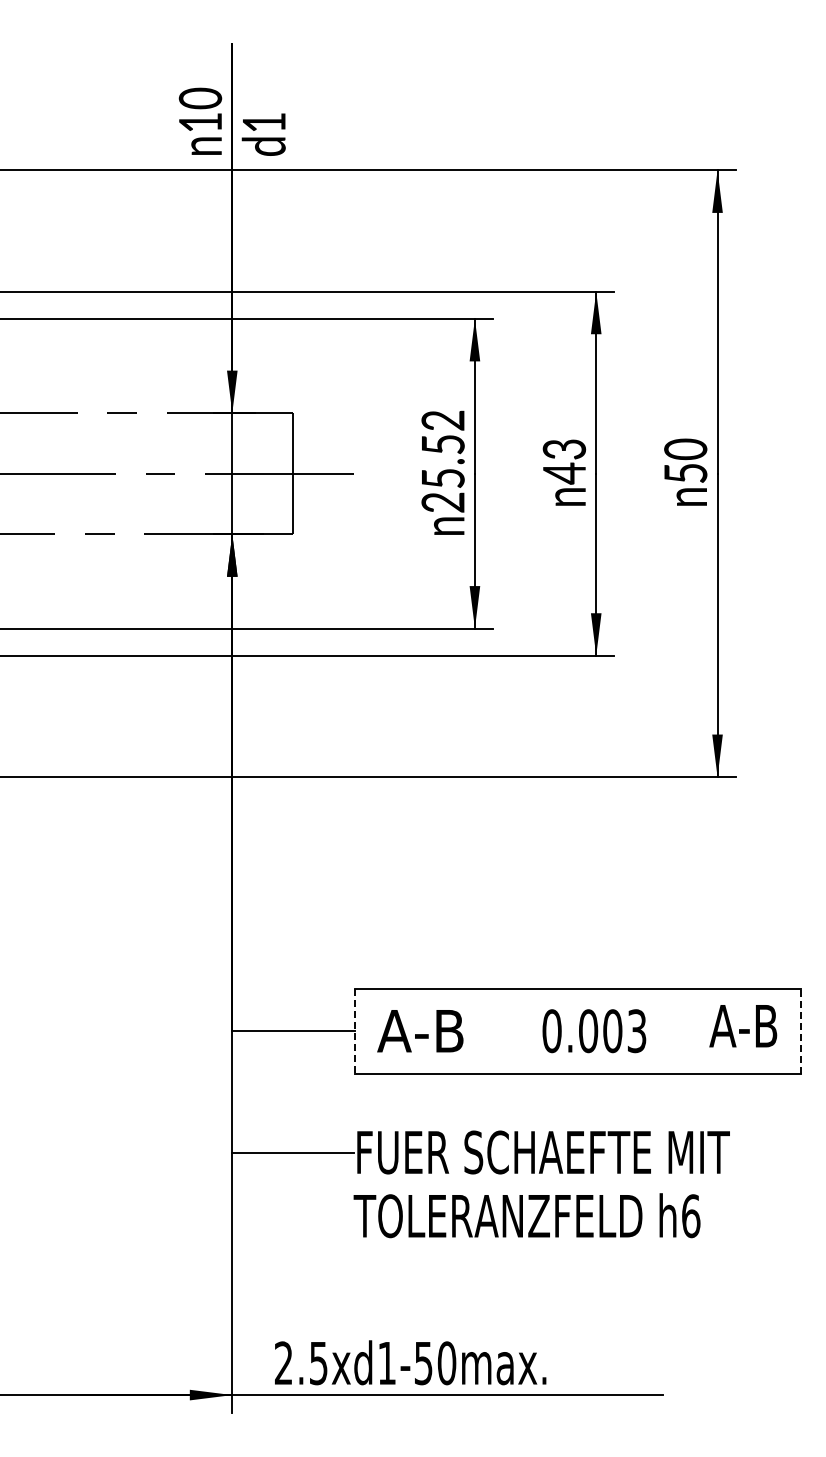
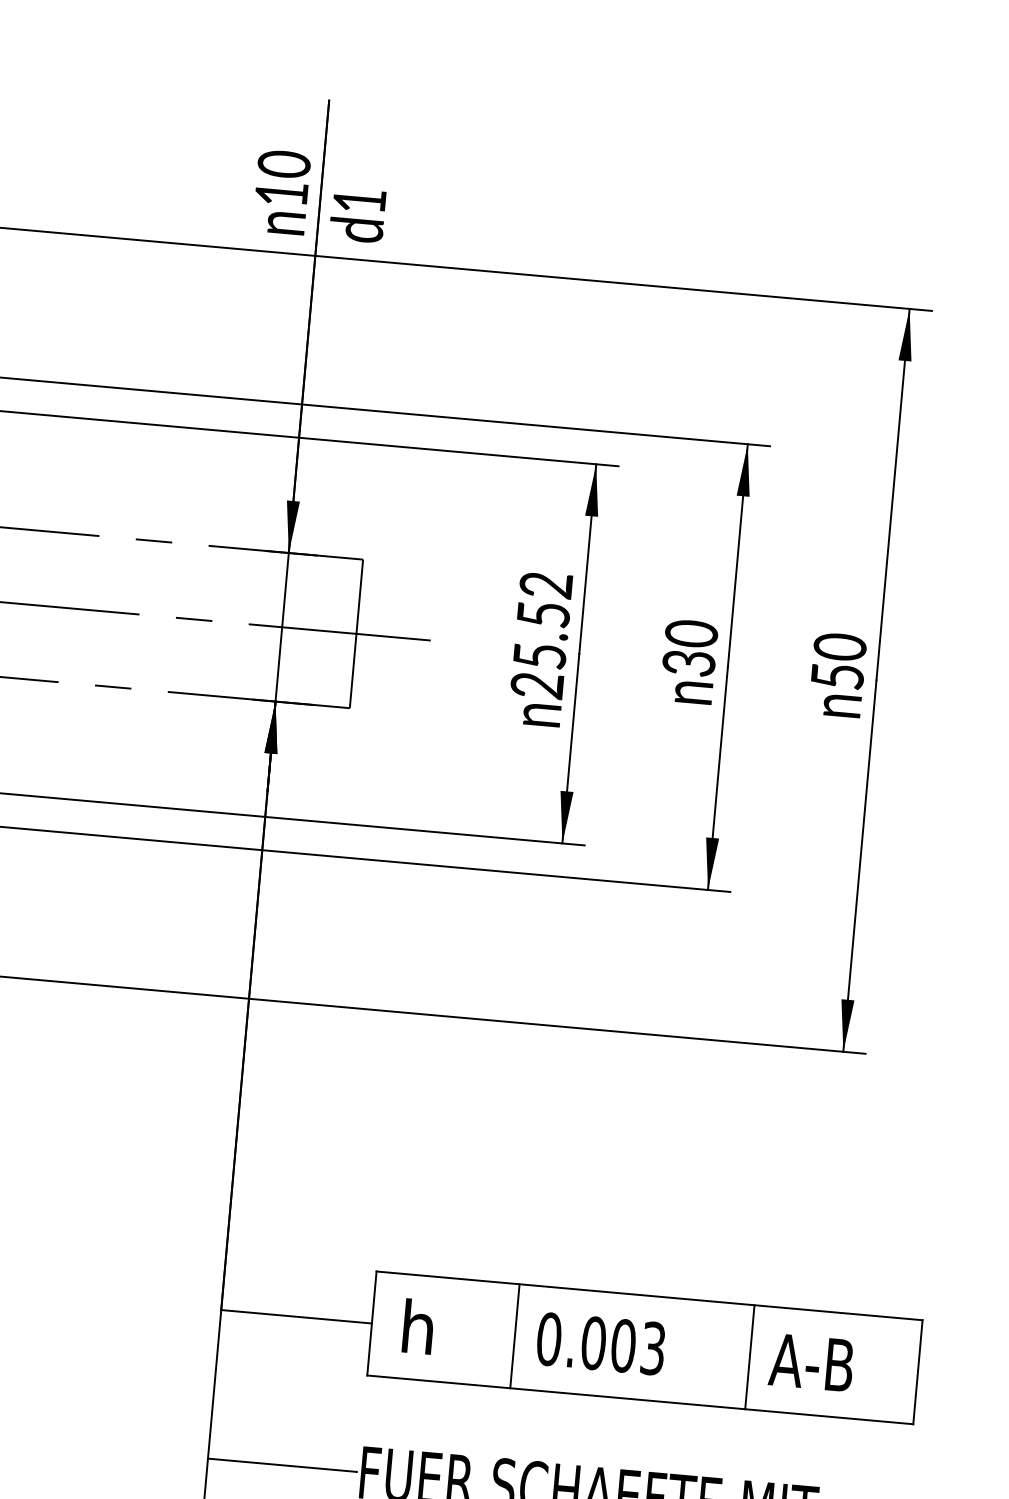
text: (564, 461) -> (690, 648), 43 -> 30
text: (743, 1026) -> (811, 1363), moved
text: (420, 1030) -> (451, 1329), A-B -> h
line: (472, 1030) -> (515, 1335), added
line: (663, 1030) -> (749, 1356), added
line: (801, 1030) -> (918, 1371), dashed -> solid
line: (355, 1031) -> (372, 1323), dashed -> solid
text: (594, 1031) -> (601, 1344), moved

